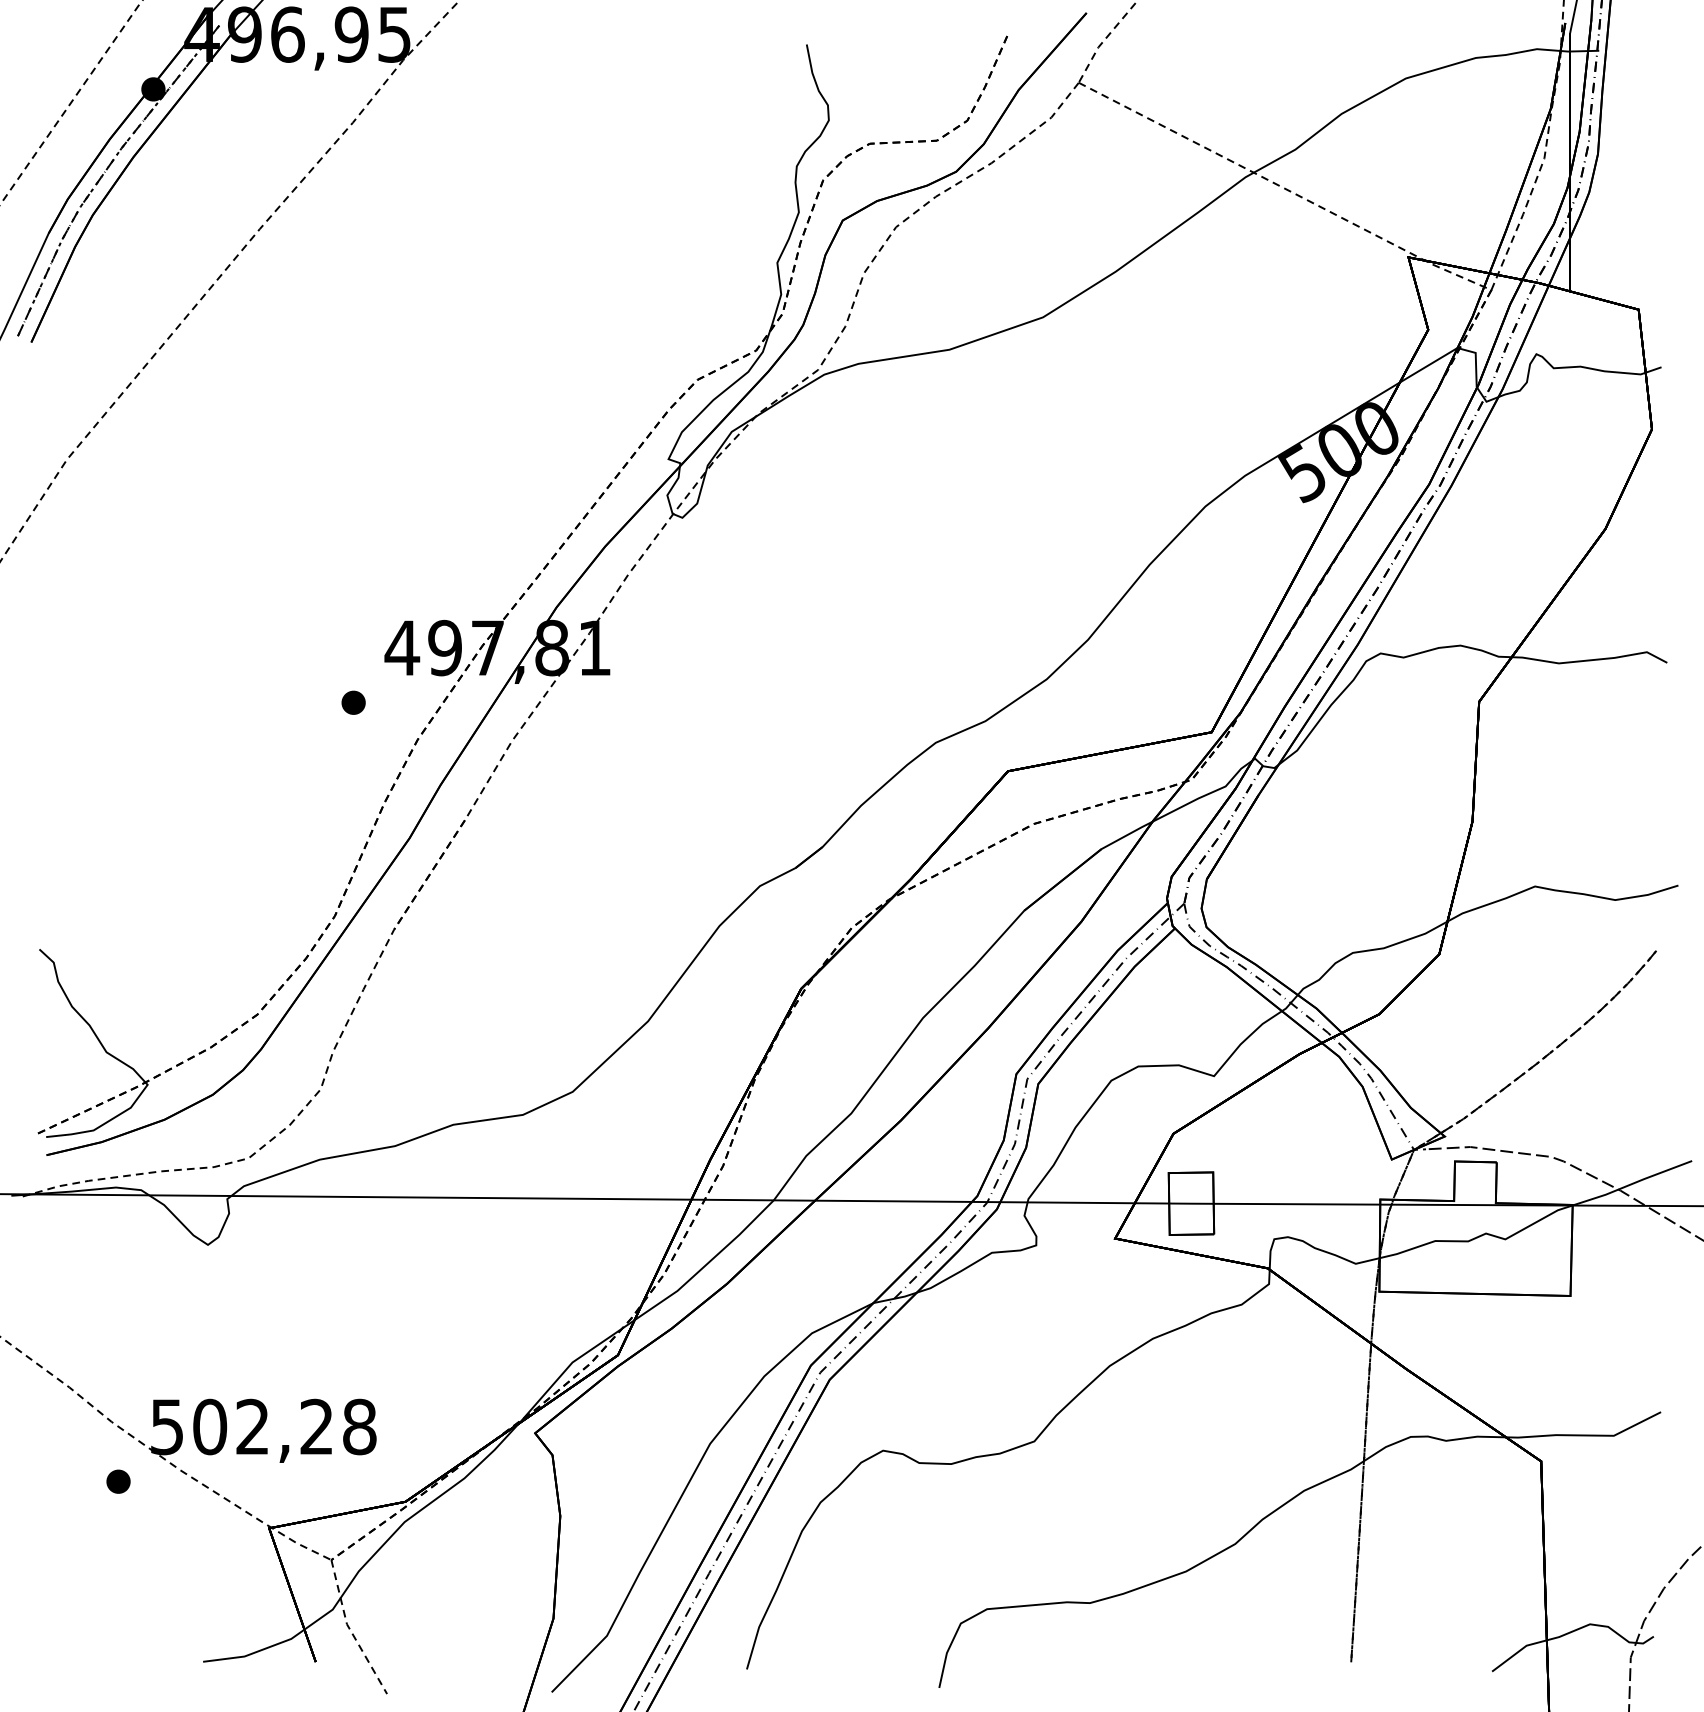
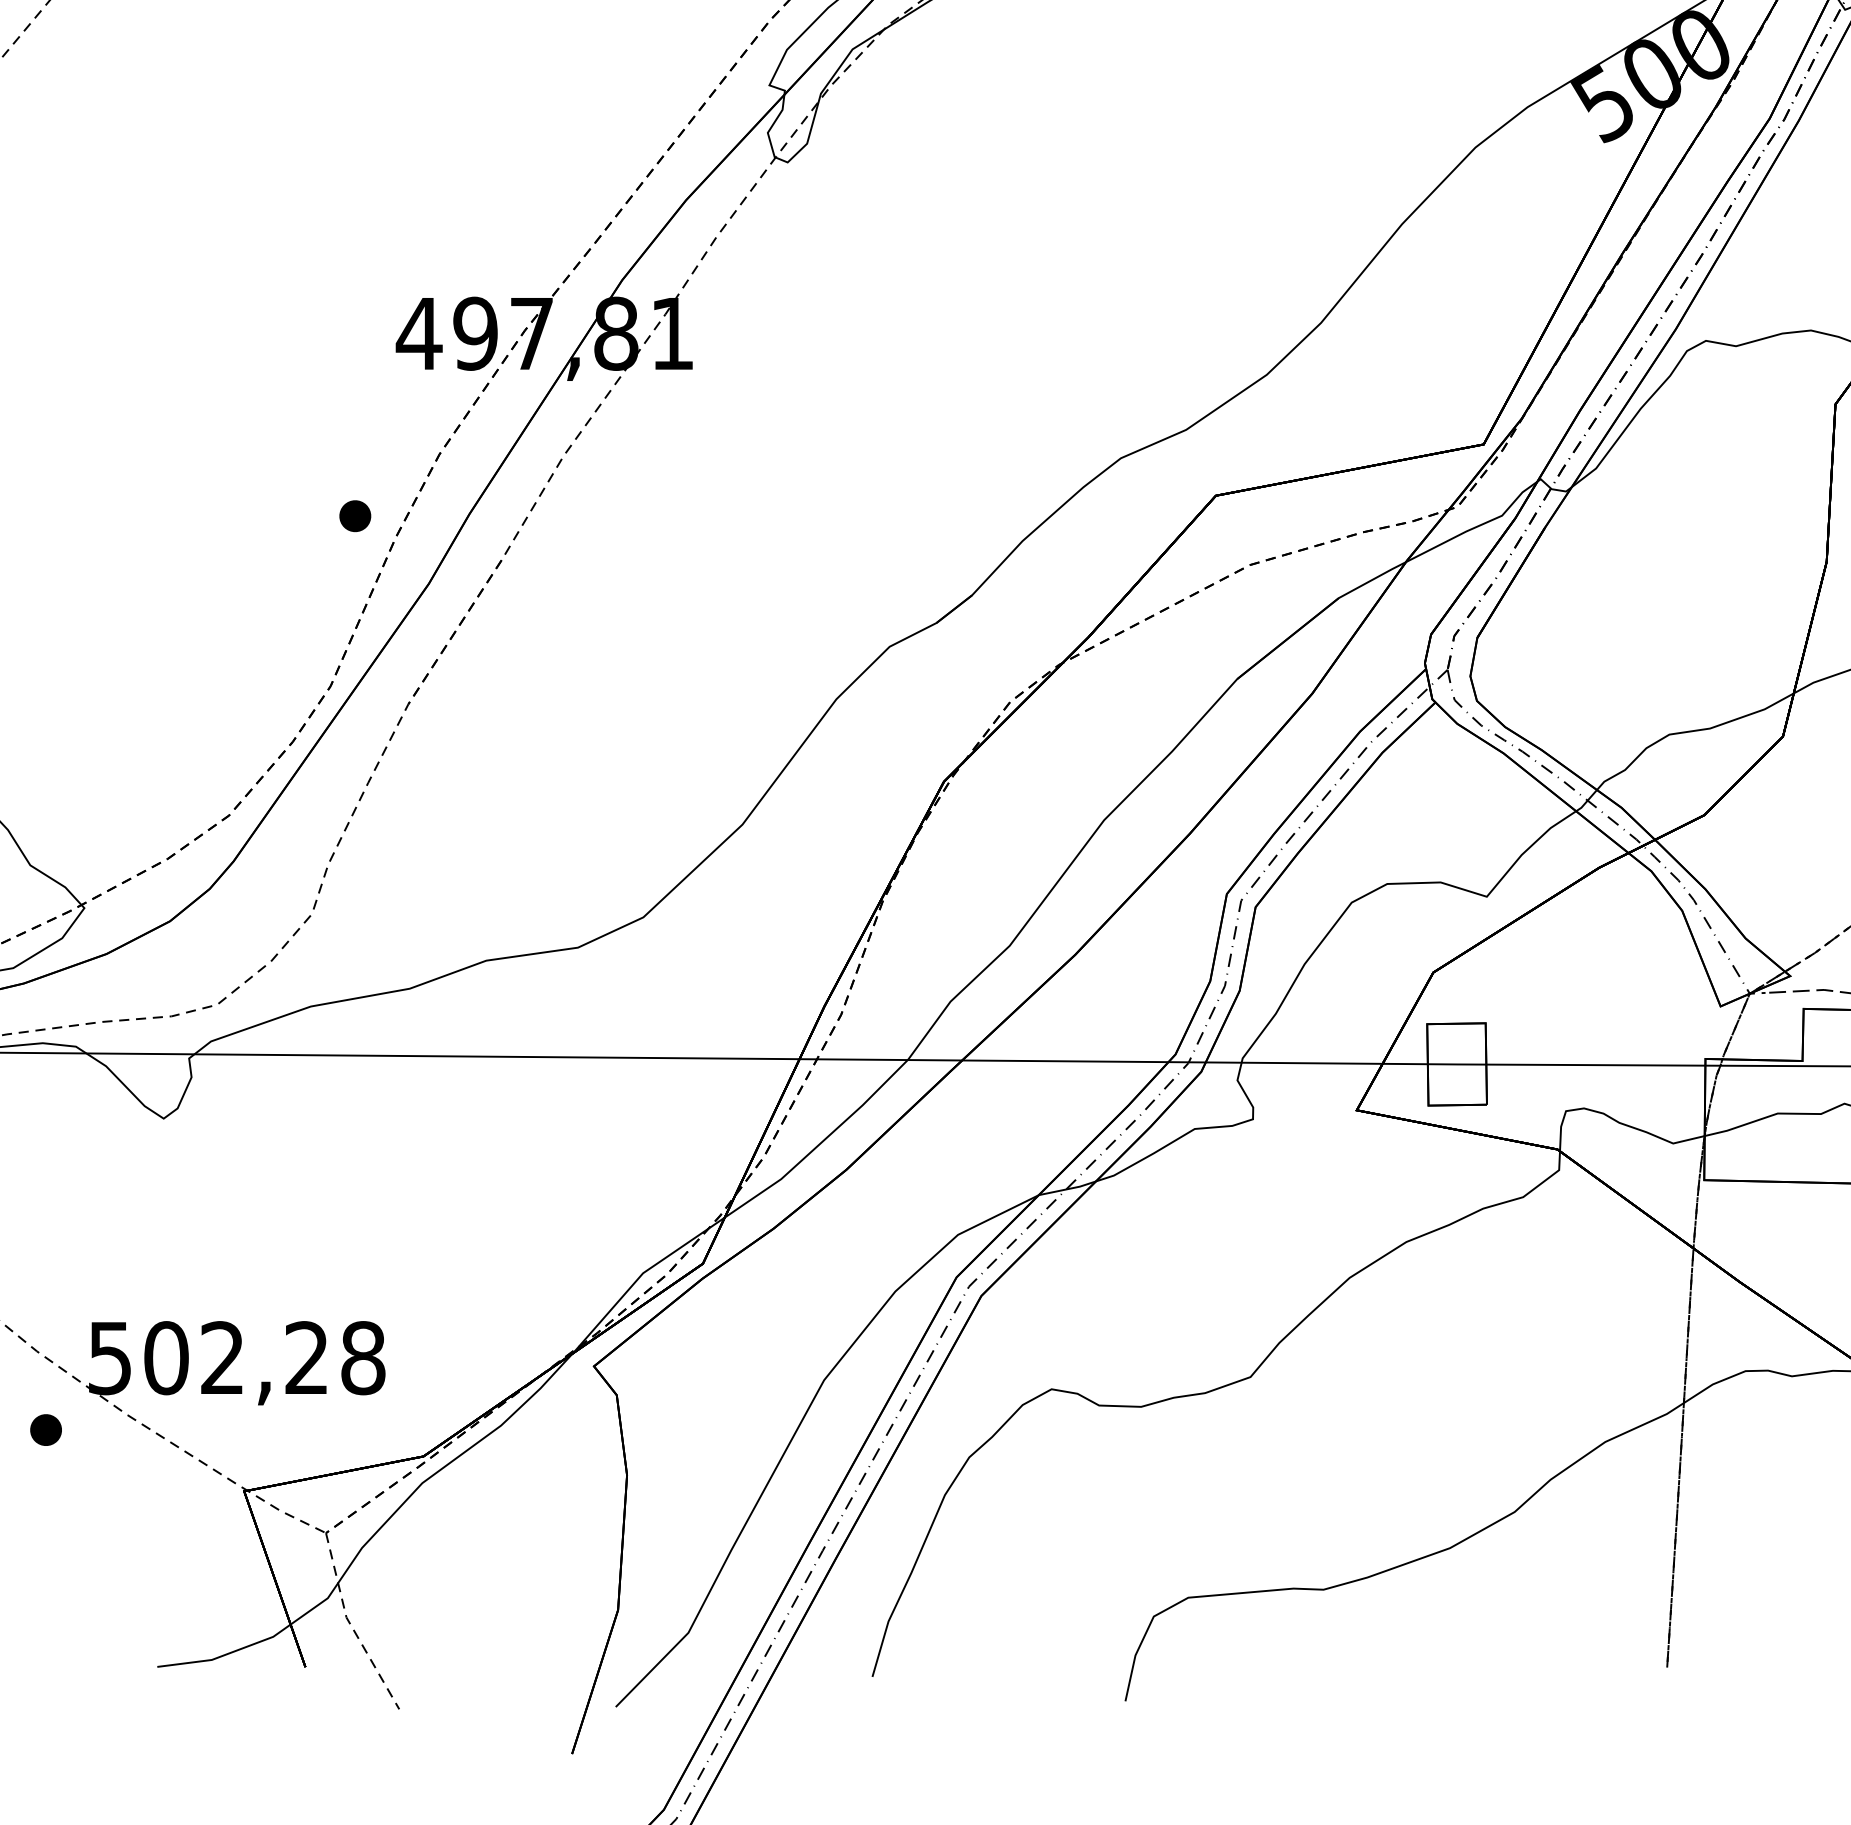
part: (353, 702) -> (355, 515), moved

